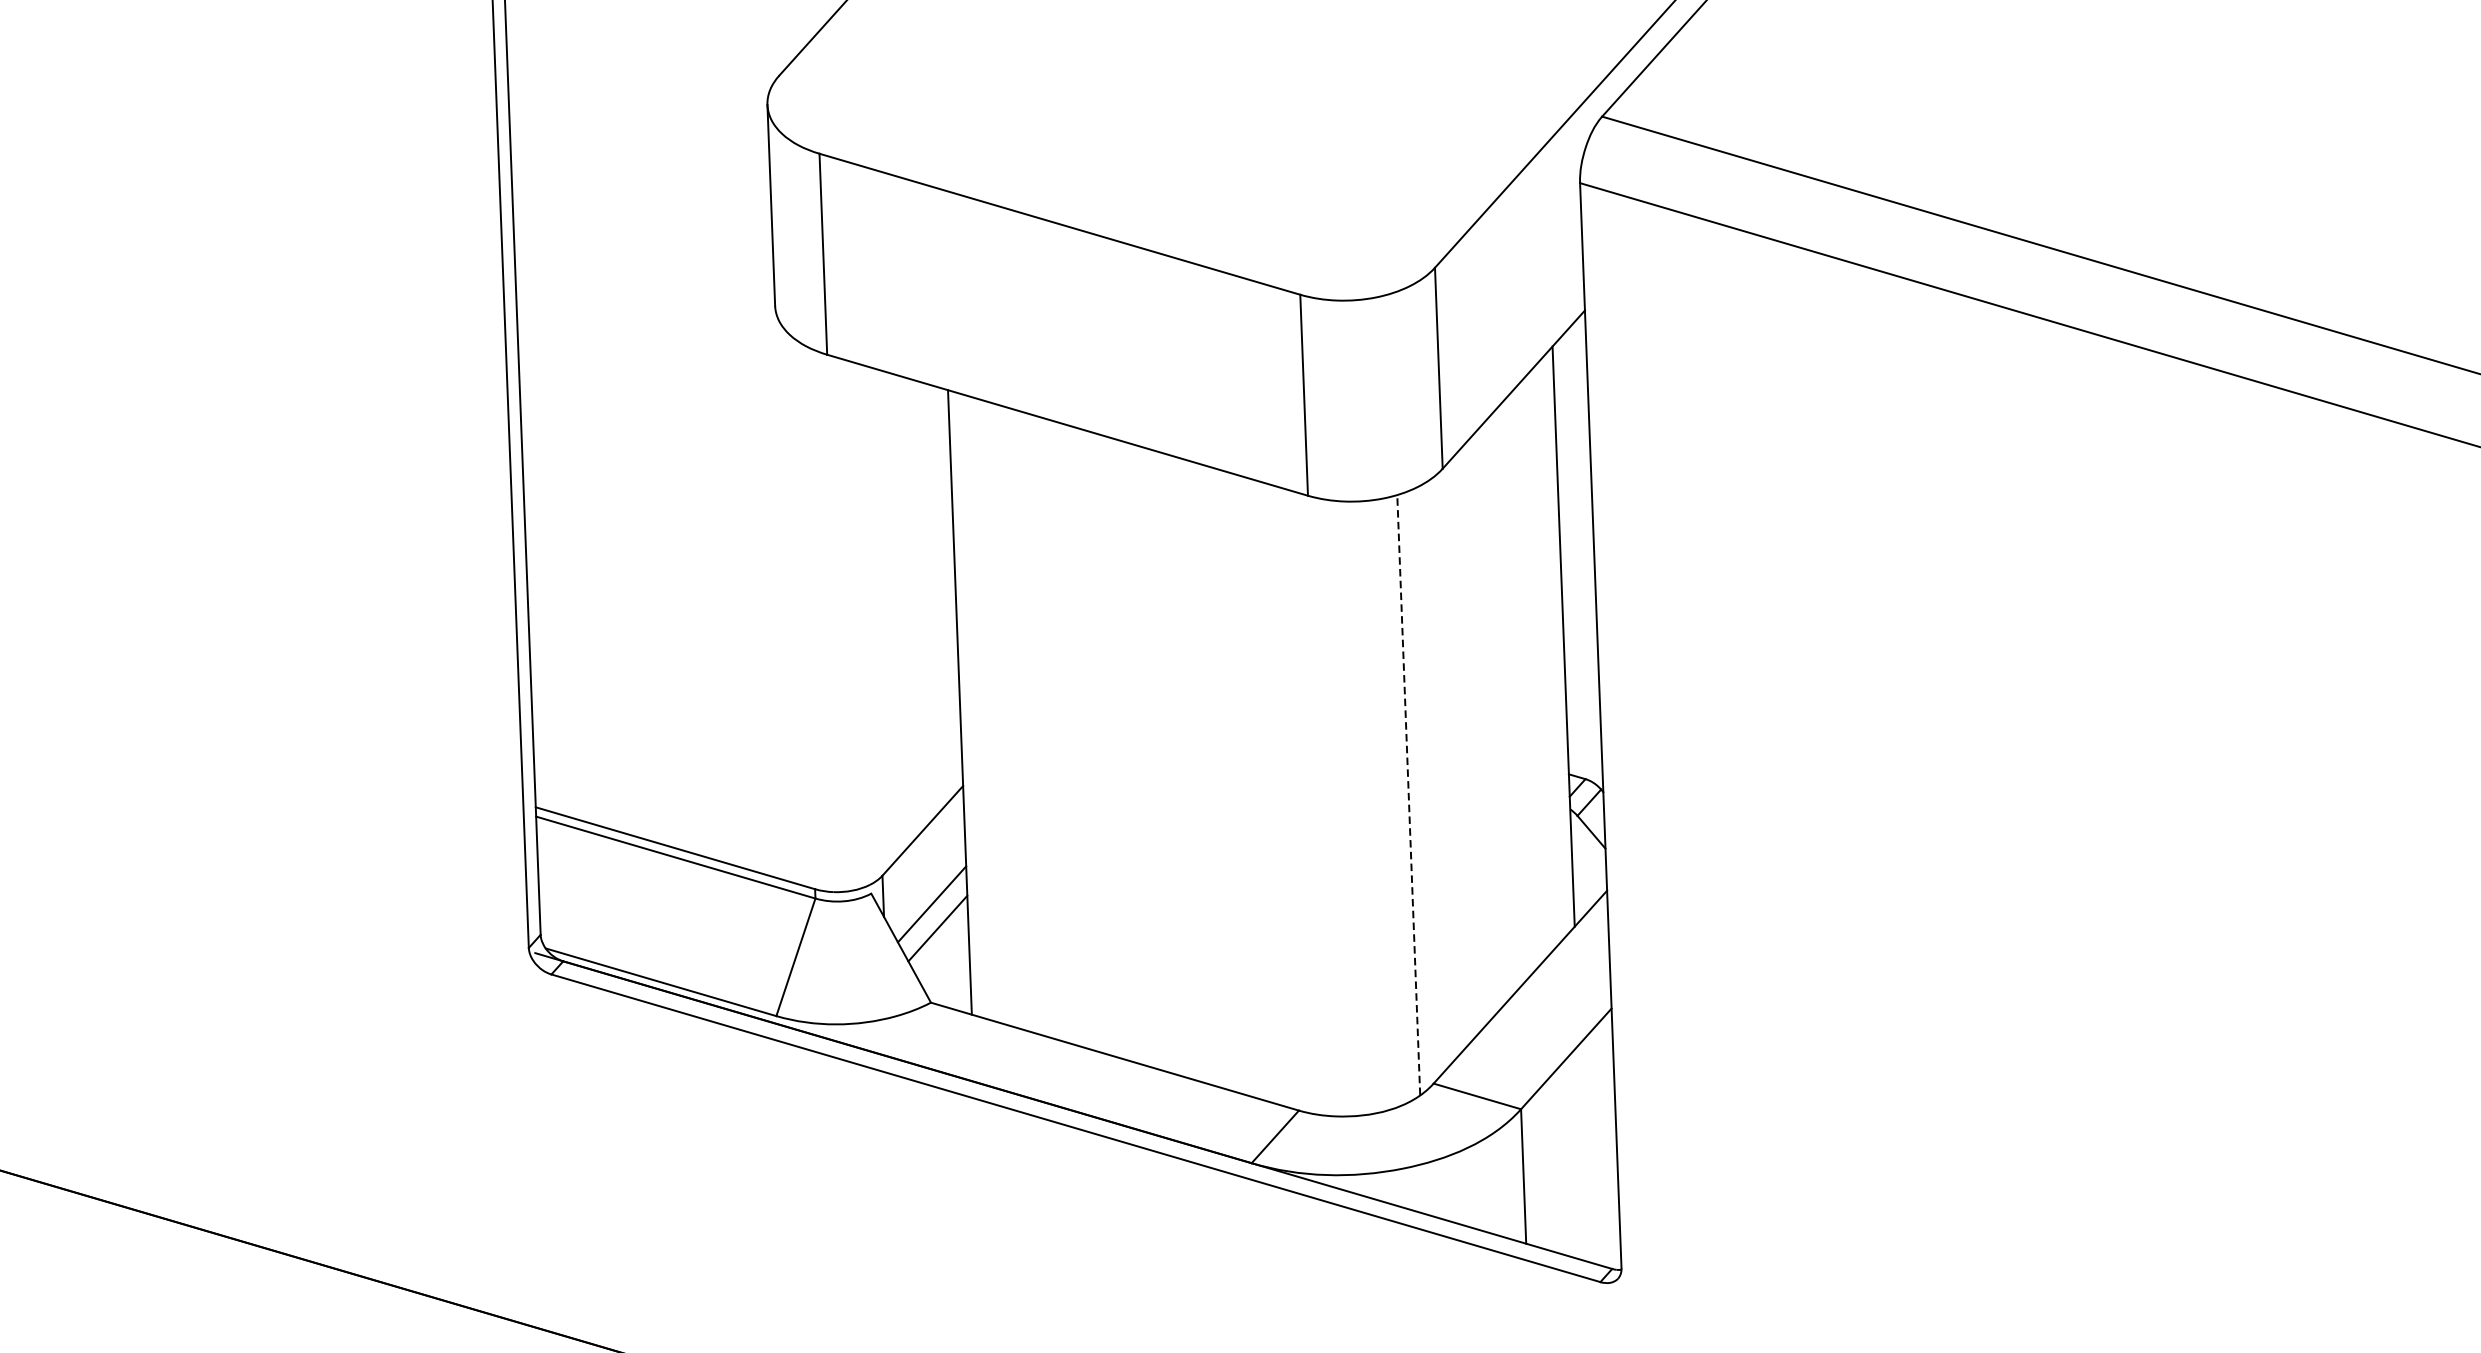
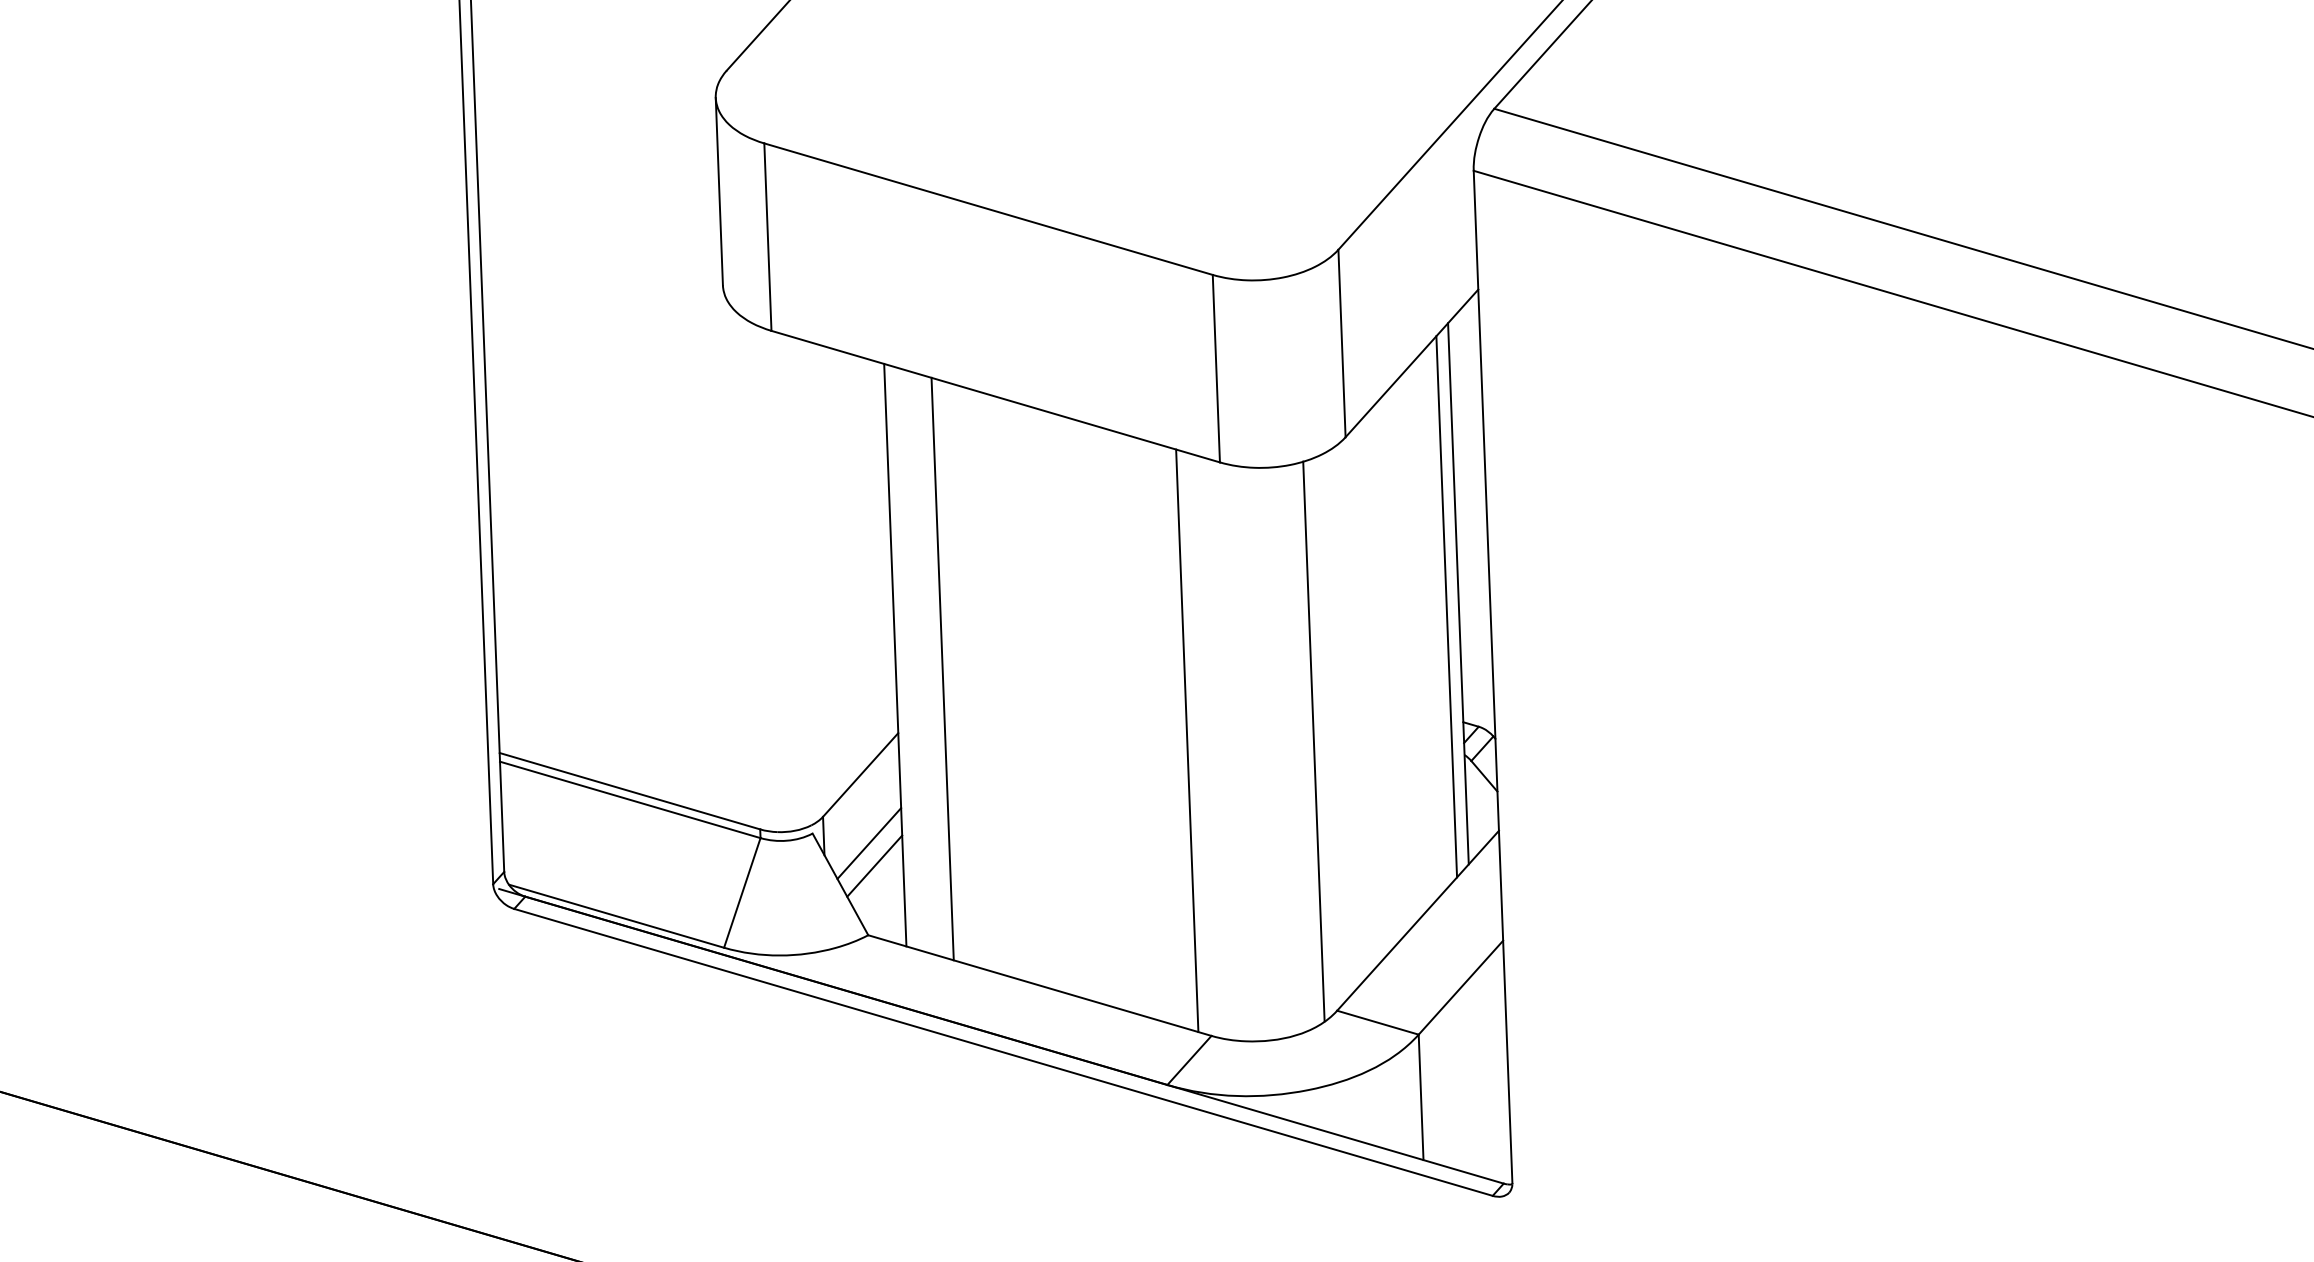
line: (1550, 650) -> (1446, 606), added
line: (1010, 716) -> (942, 668), added
line: (1273, 793) -> (1187, 740), added
line: (1408, 793) -> (1313, 740), dashed -> solid

